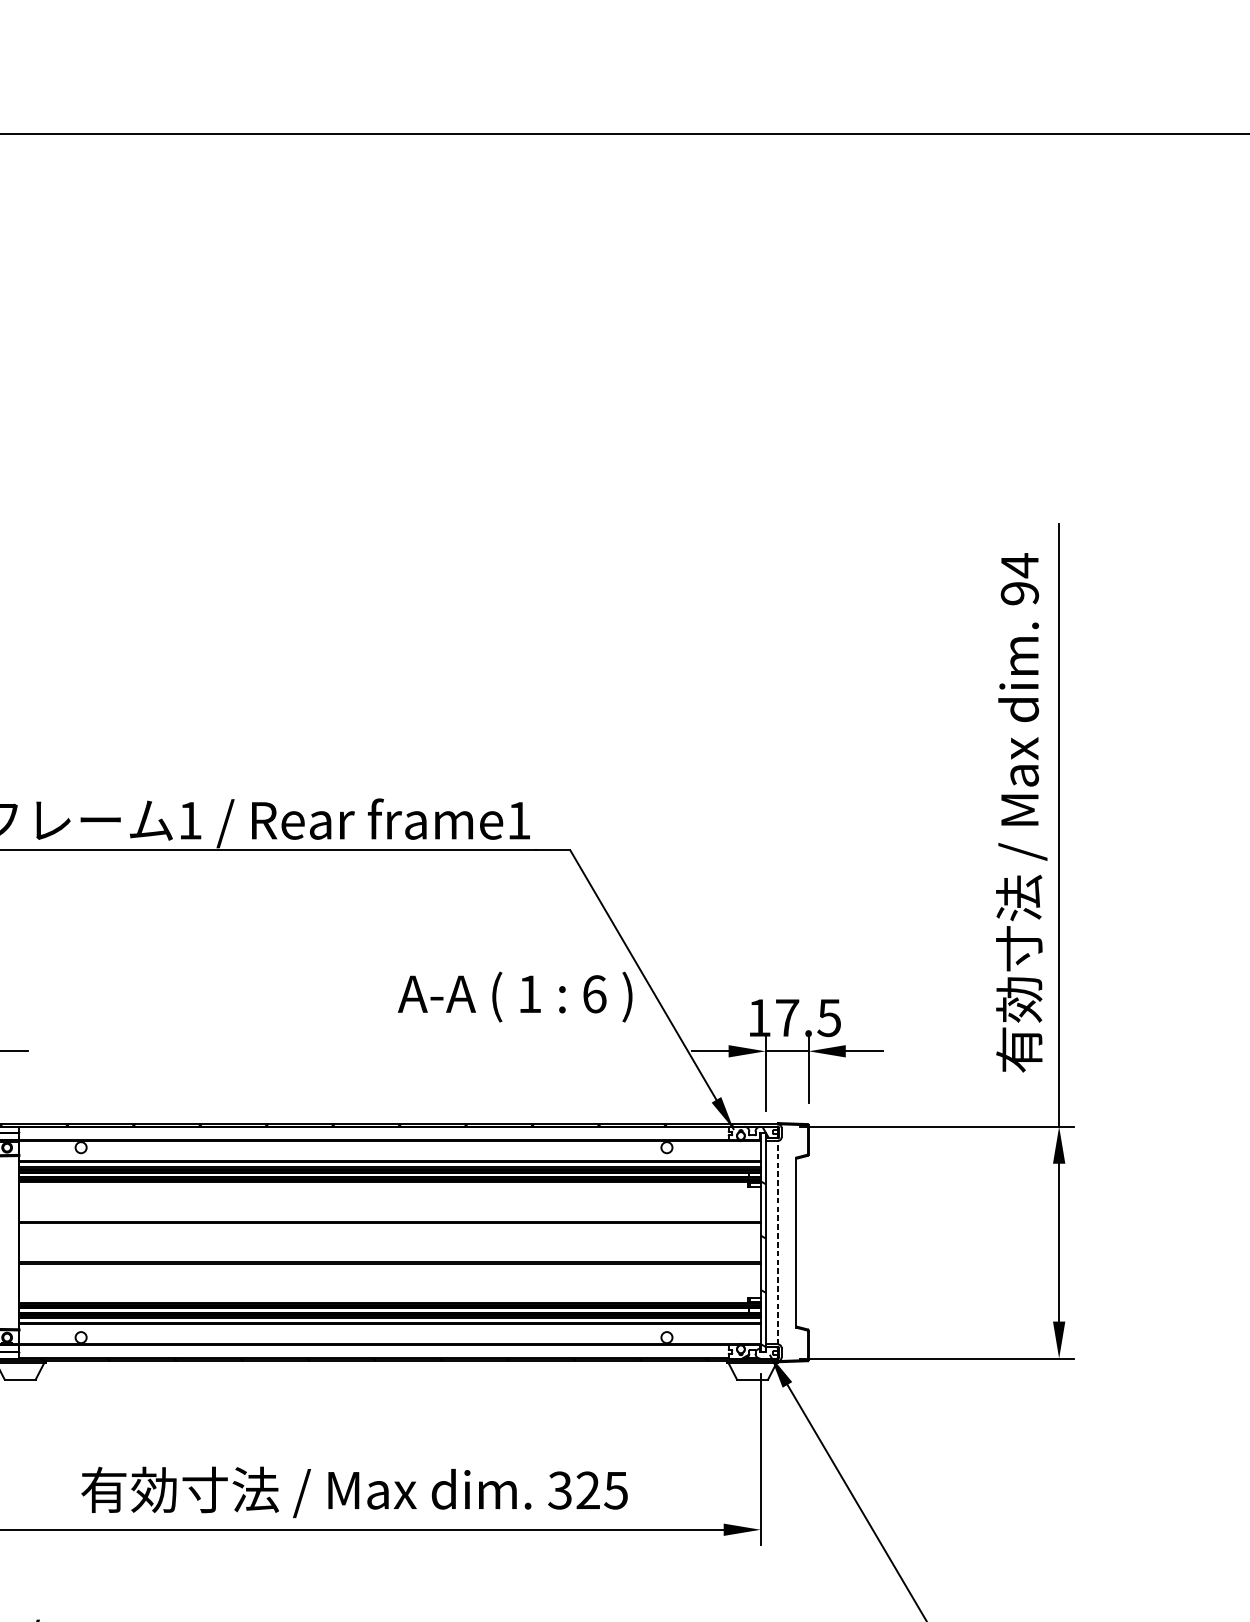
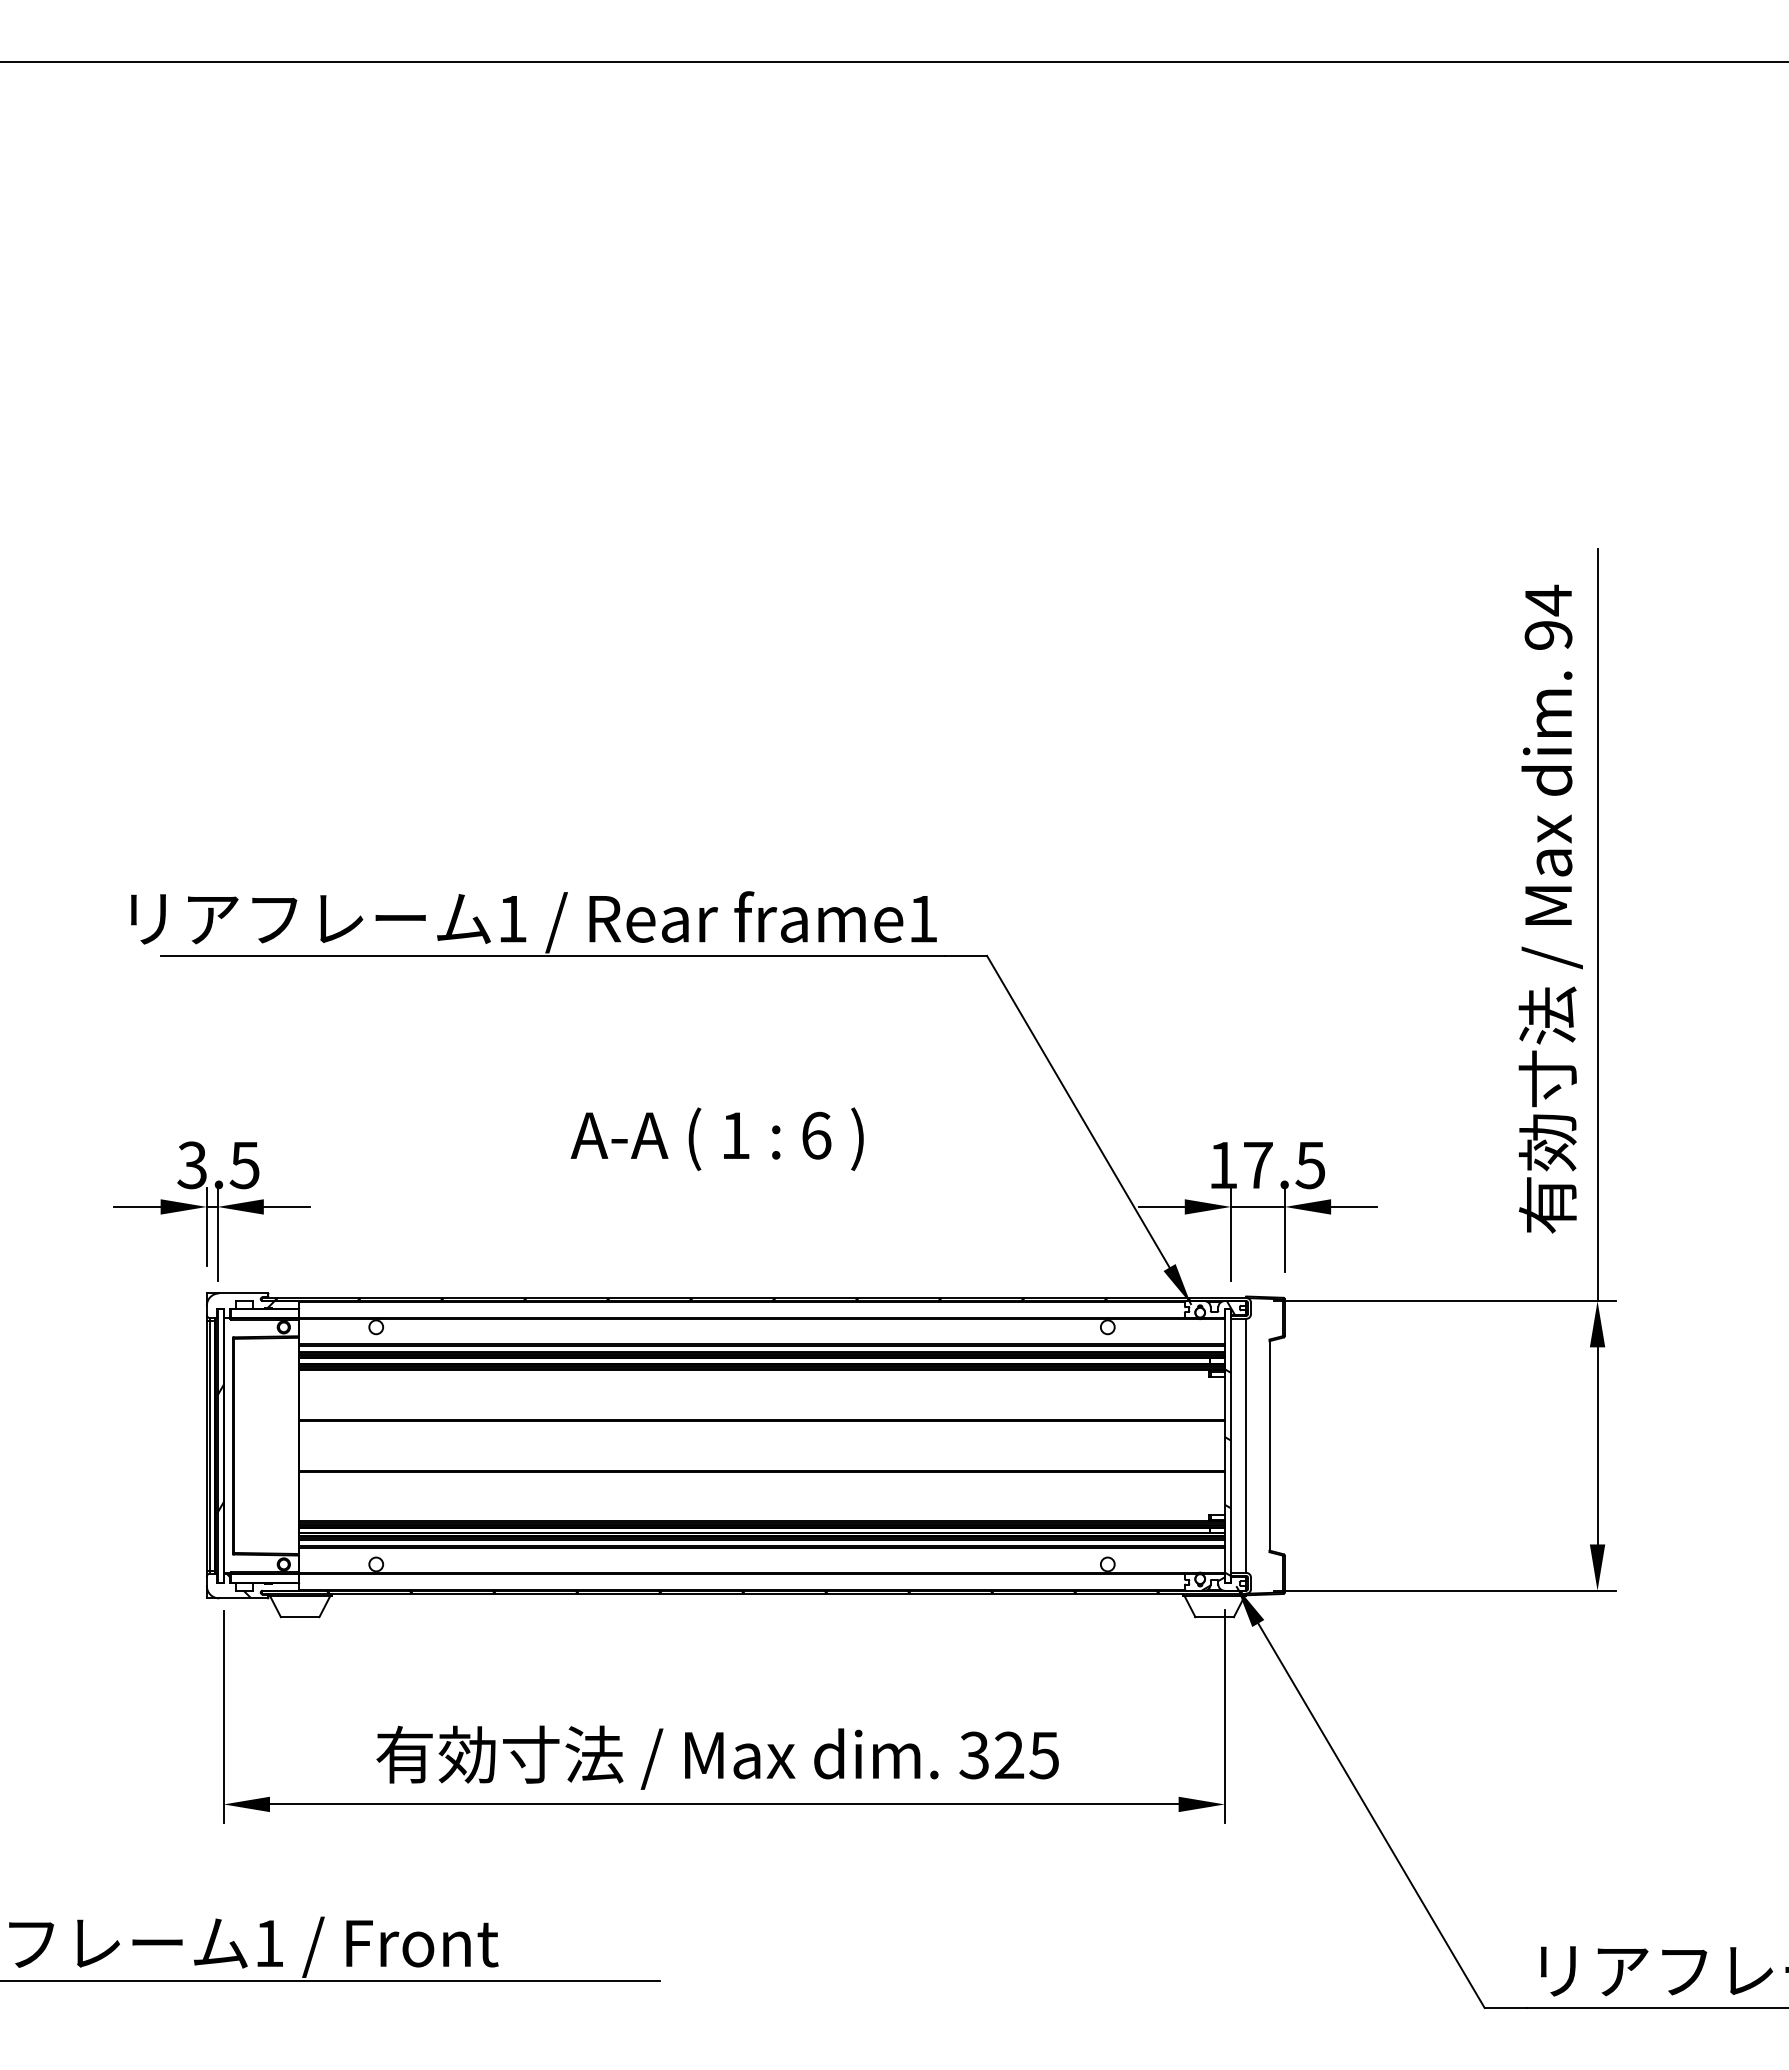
text: (514, 996) -> (716, 1138), moved
line: (778, 1242) -> (1246, 1445), dashed -> solid

